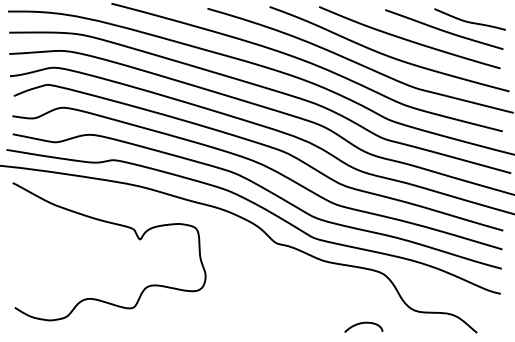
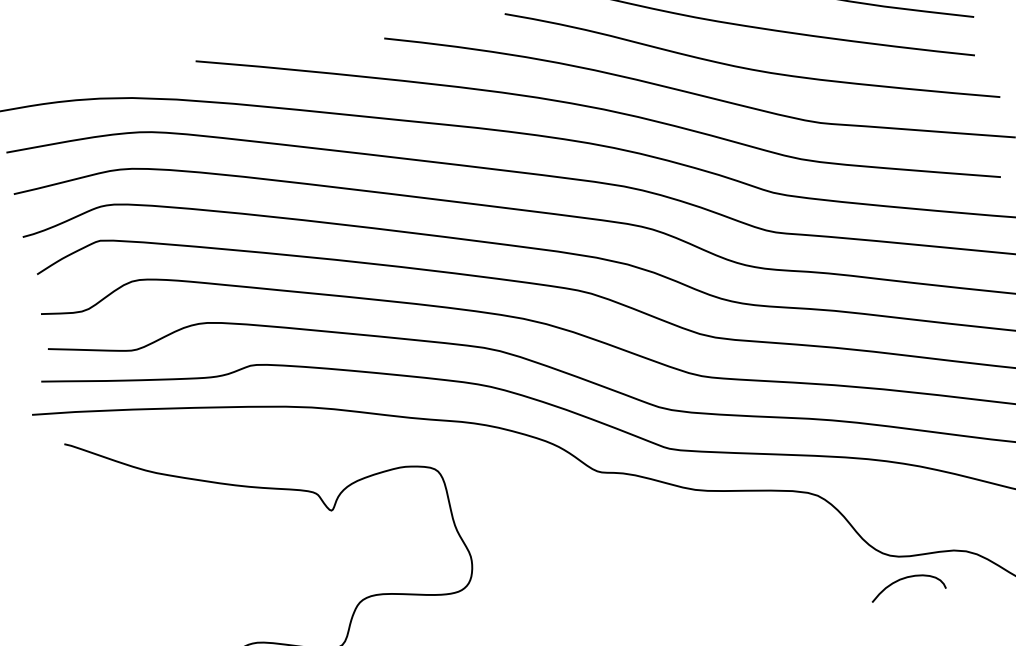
curve: (361, 324) -> (902, 581), moved

